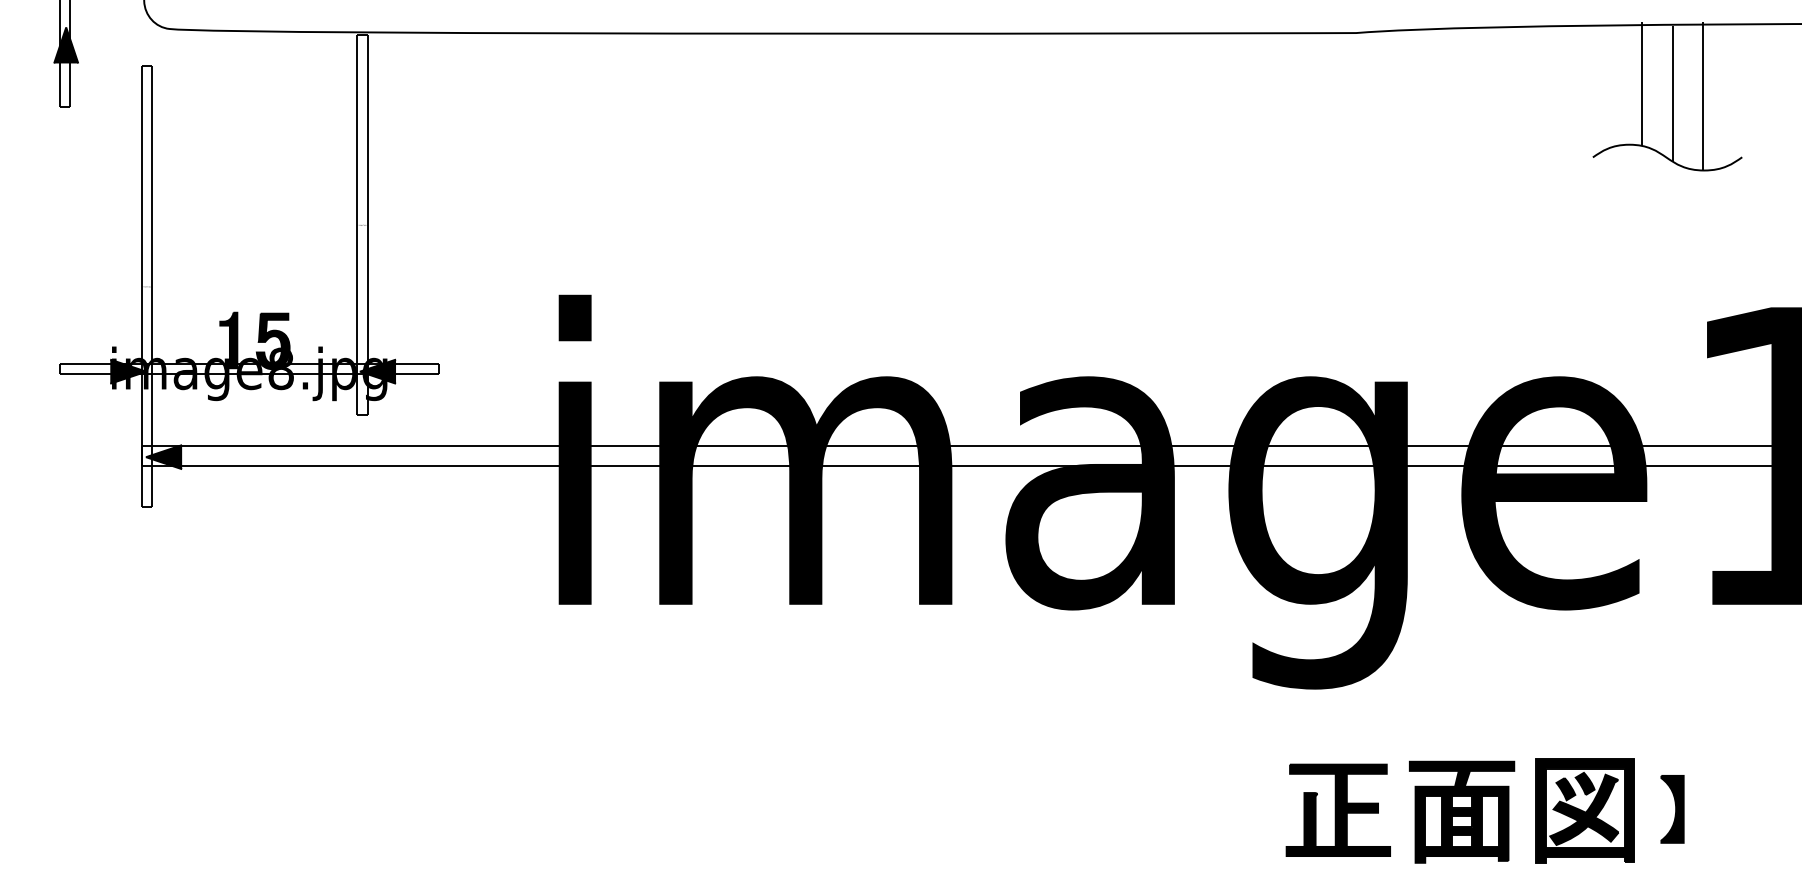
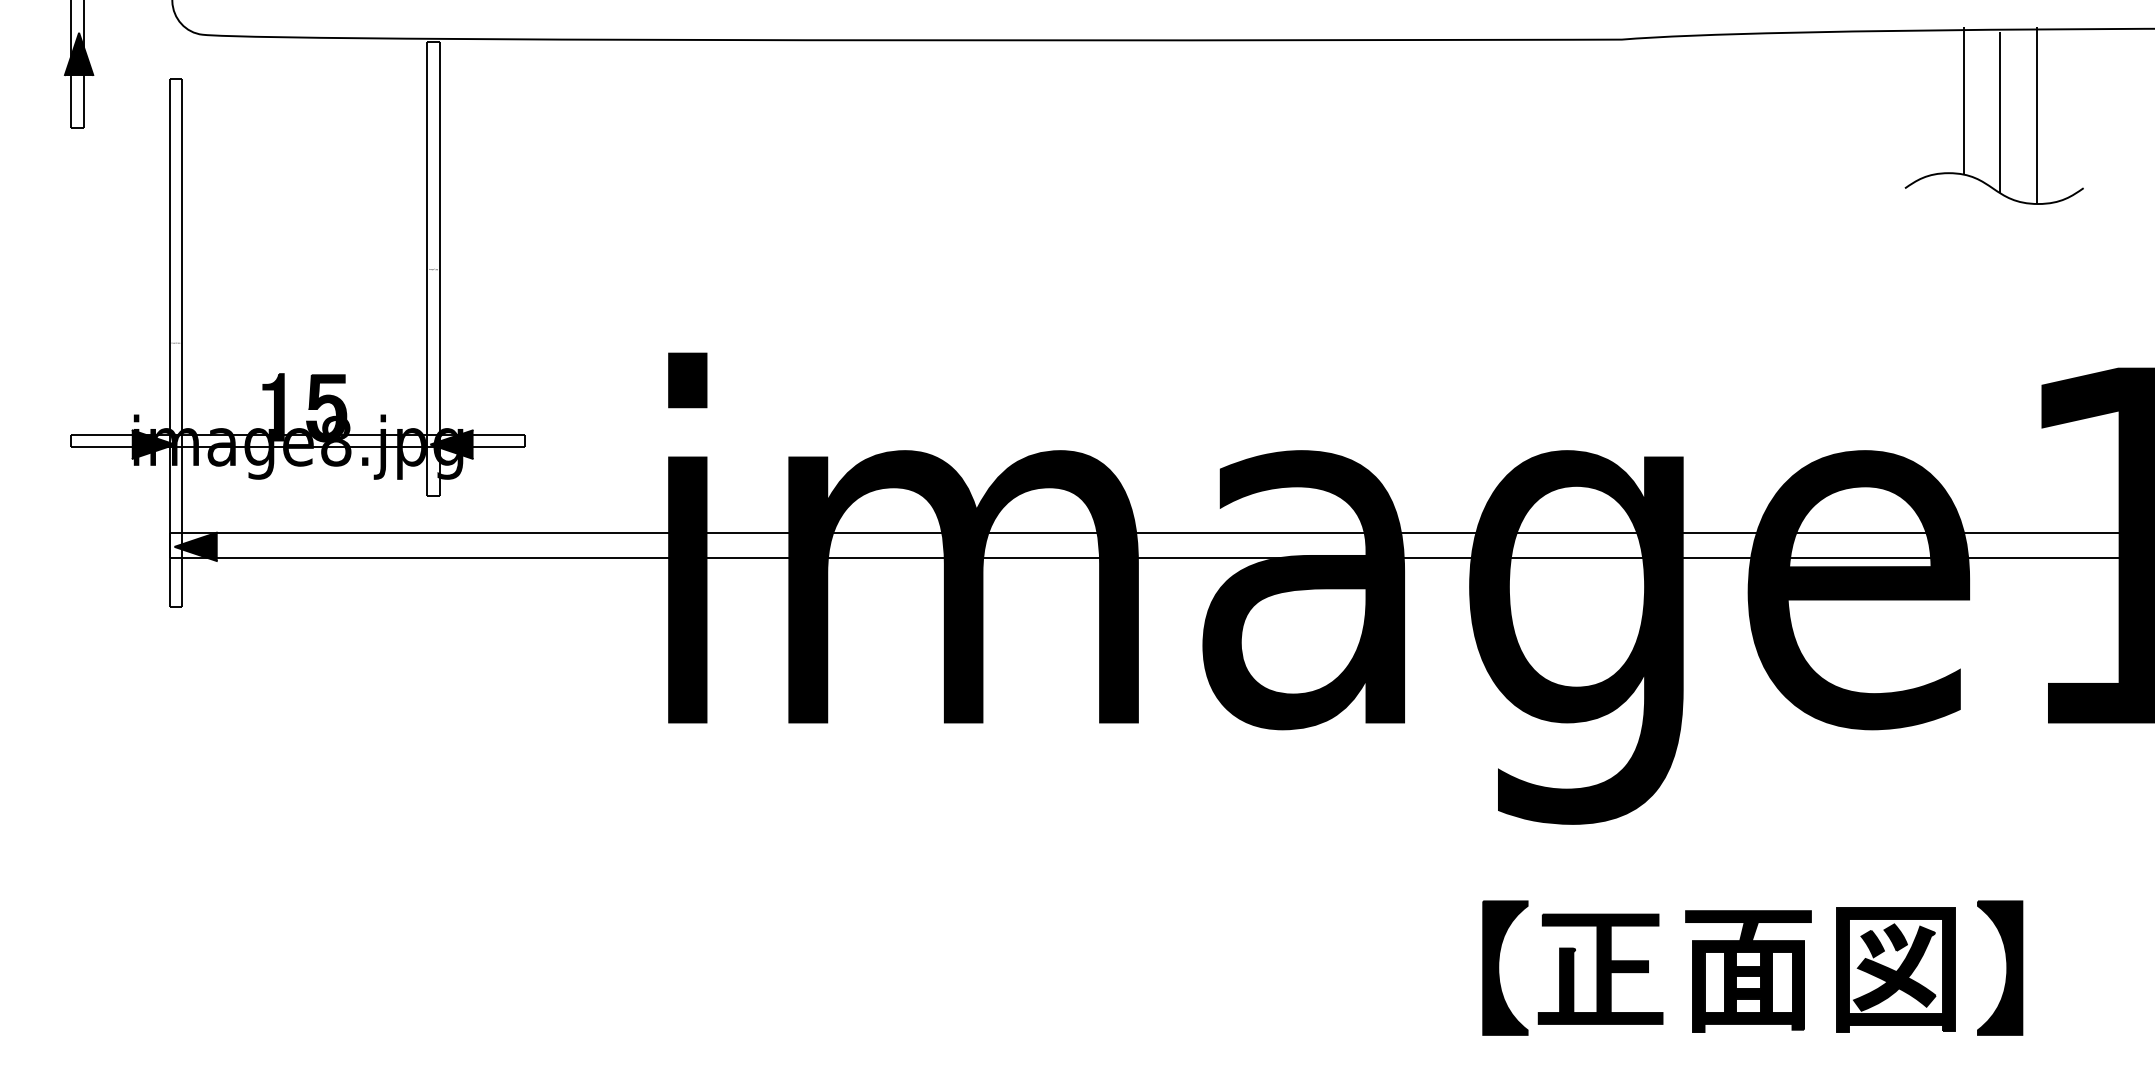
part: (1258, 808) -> (1505, 967), added
part: (1672, 808) -> (2000, 967), size x1.67

